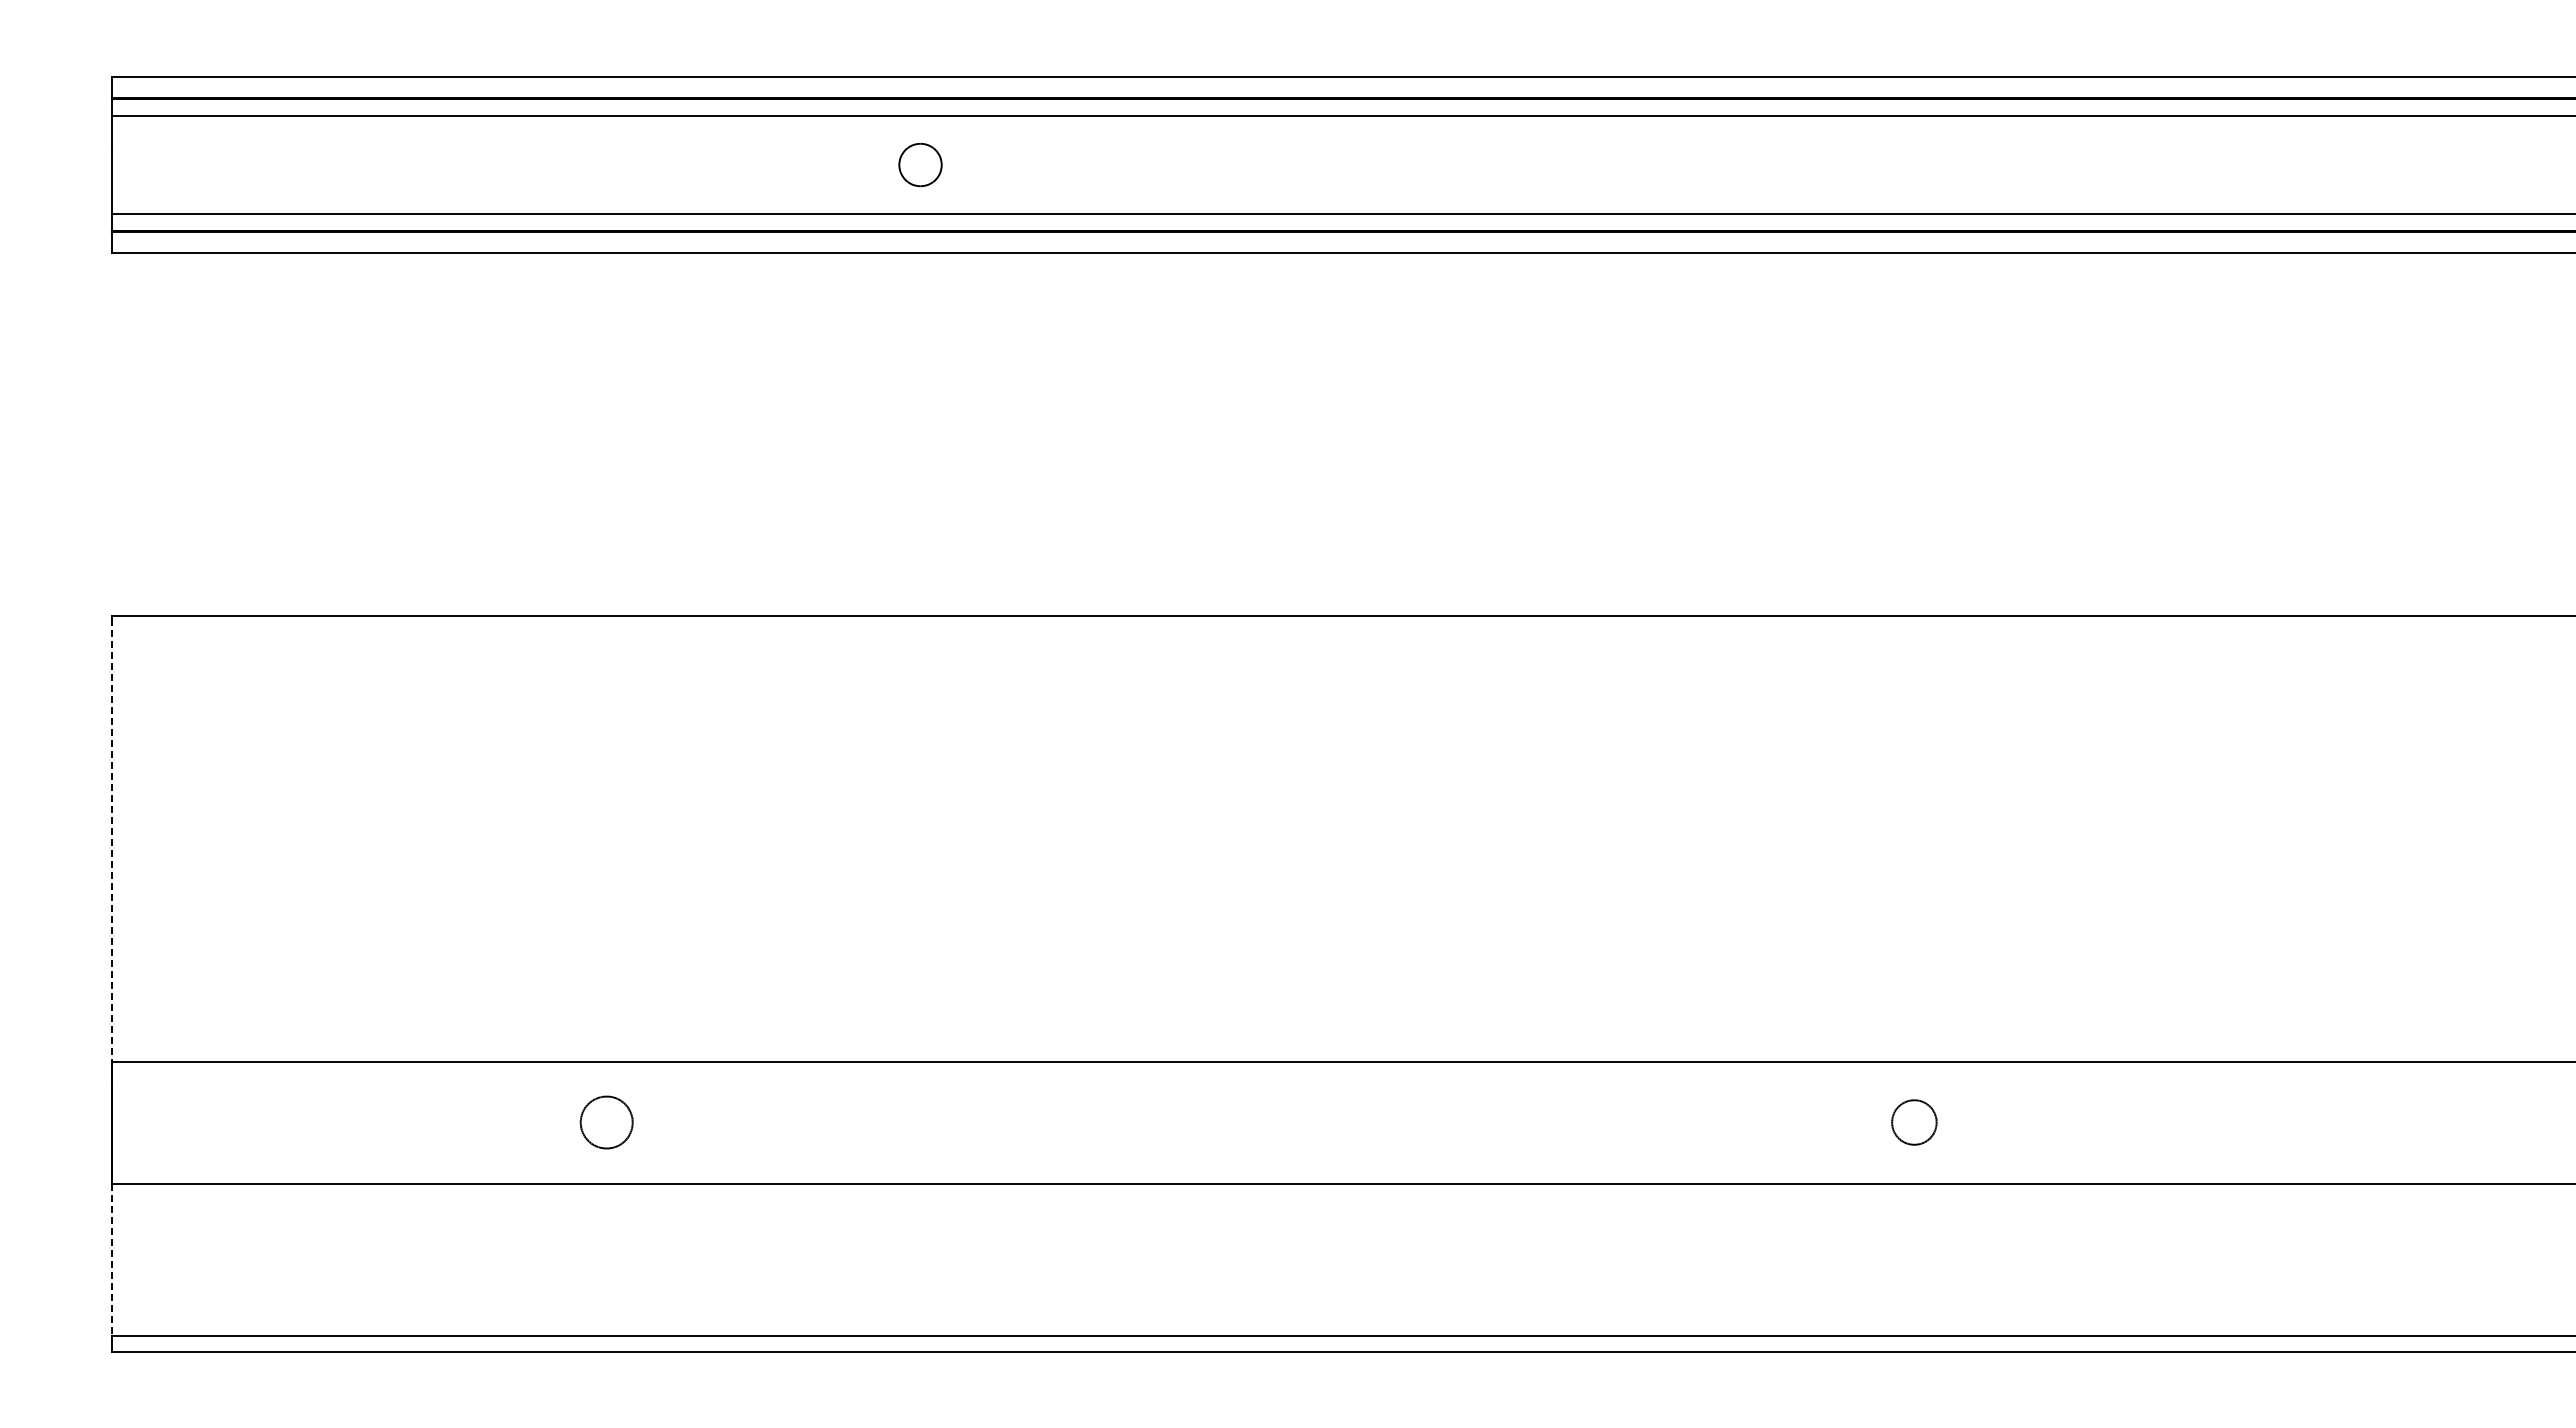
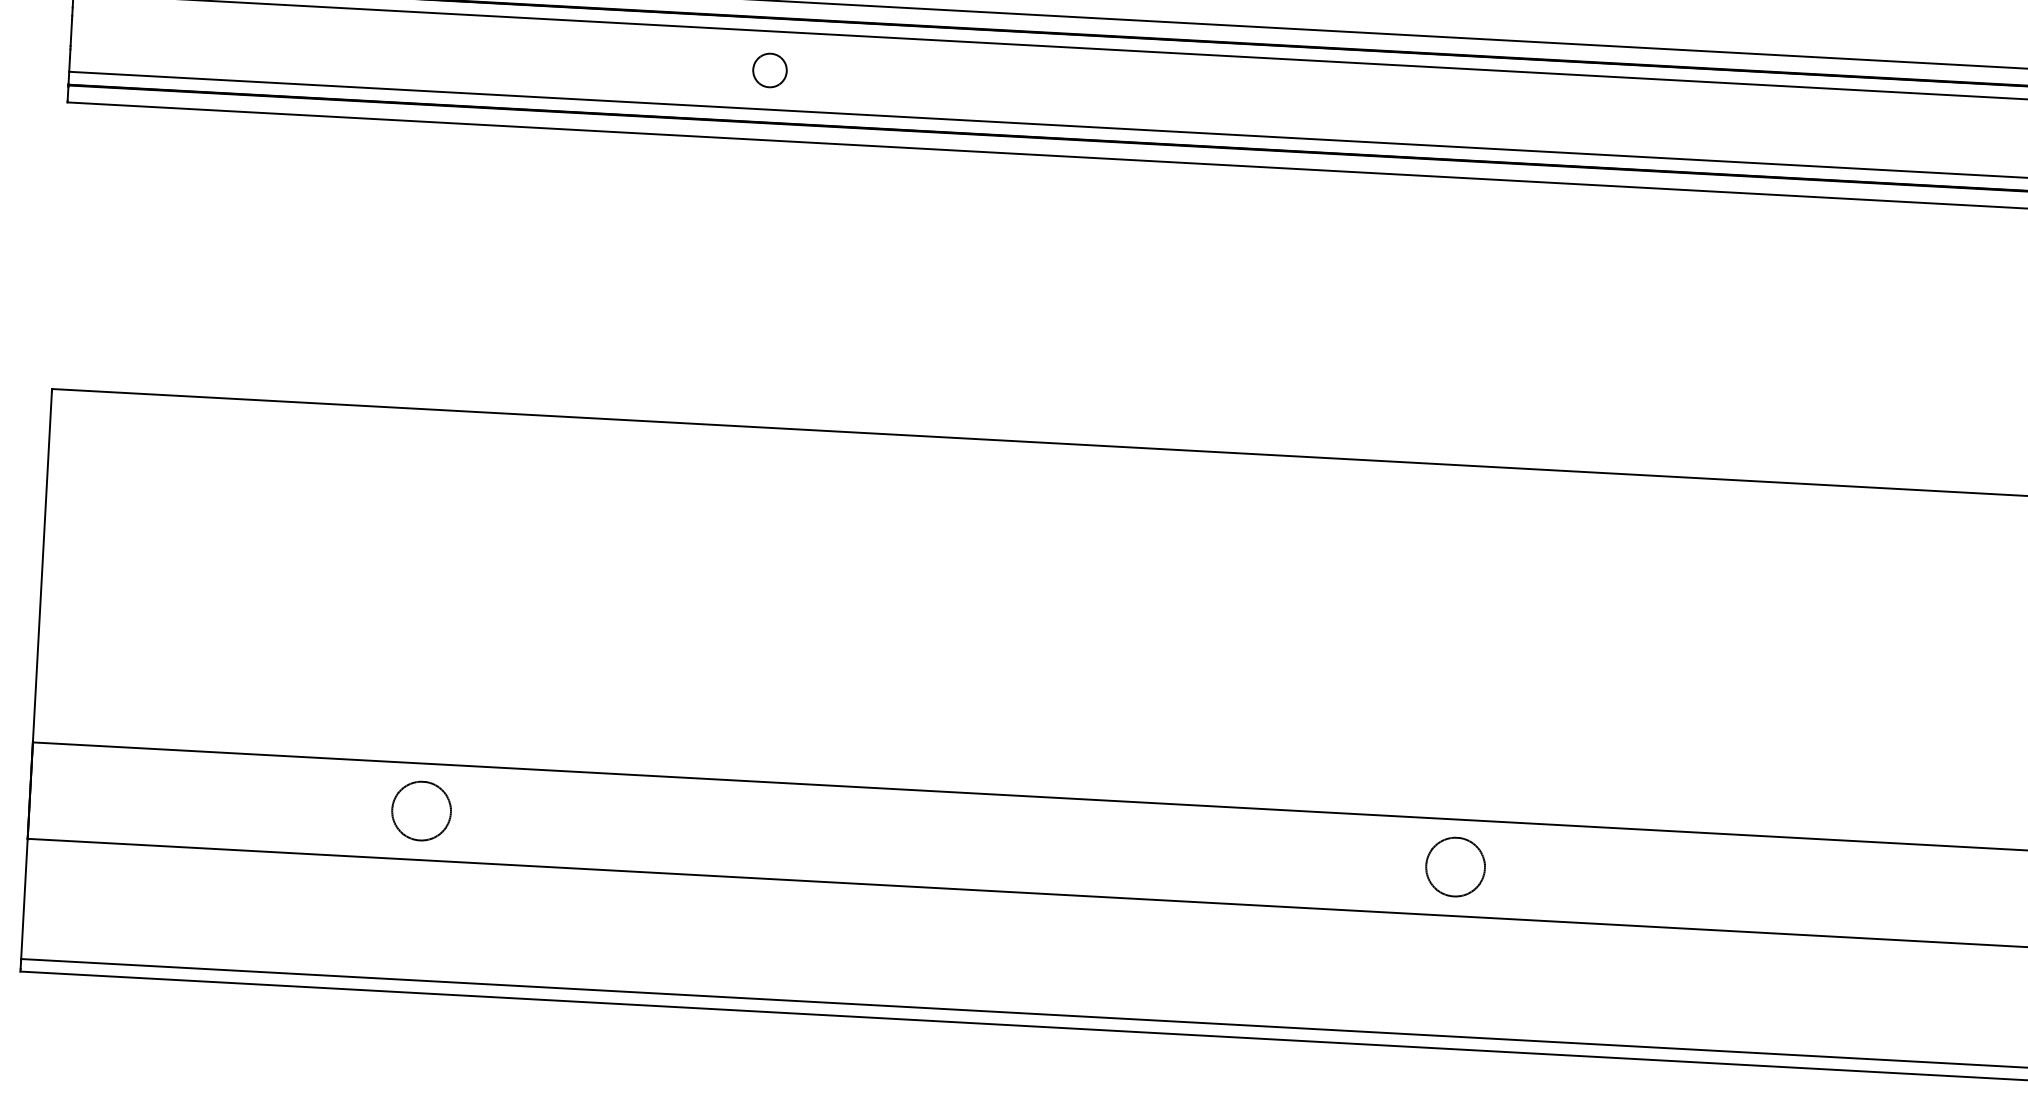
part: (920, 164) -> (769, 70), moved
line: (112, 839) -> (42, 566), dashed -> solid
part: (606, 1122) -> (421, 811), size x1.43
part: (1914, 1122) -> (1455, 867), size x1.67
line: (112, 1260) -> (24, 899), dashed -> solid

